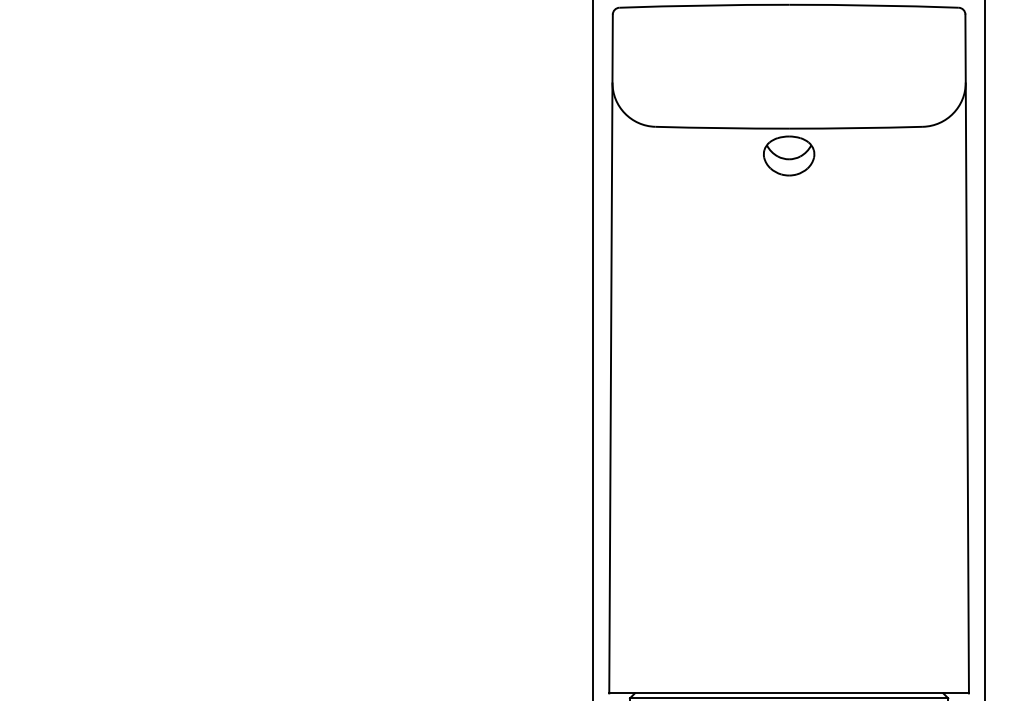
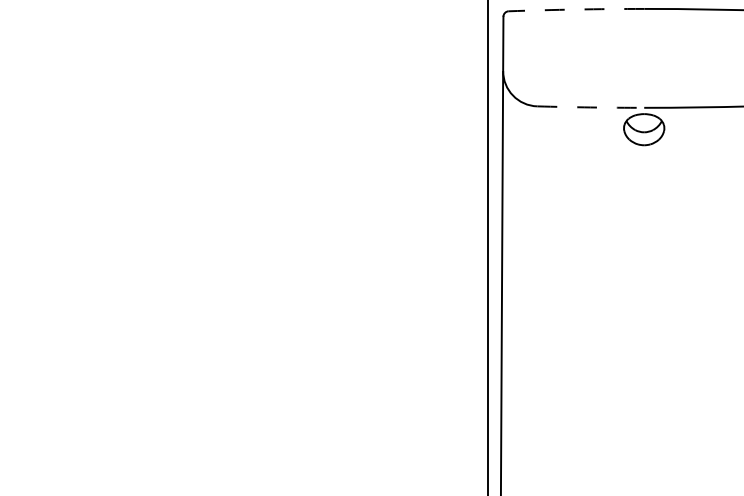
arc: (704, 5) -> (576, 9), solid -> dashed
arc: (722, 128) -> (591, 107), solid -> dashed

